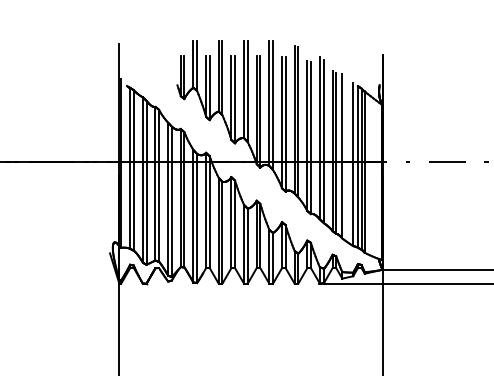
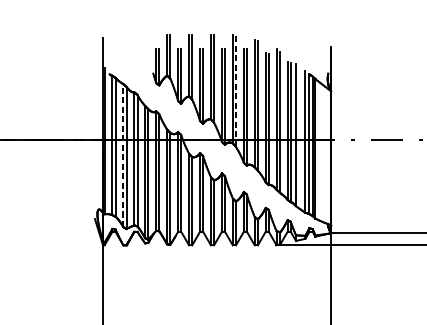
line: (273, 105) -> (236, 91), solid -> dashed
line: (142, 179) -> (123, 155), solid -> dashed

